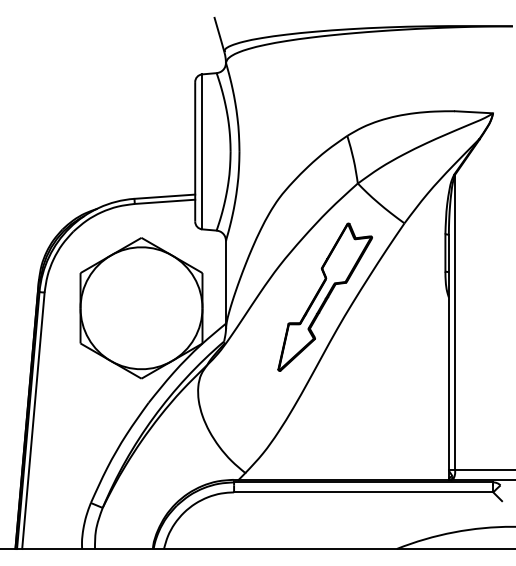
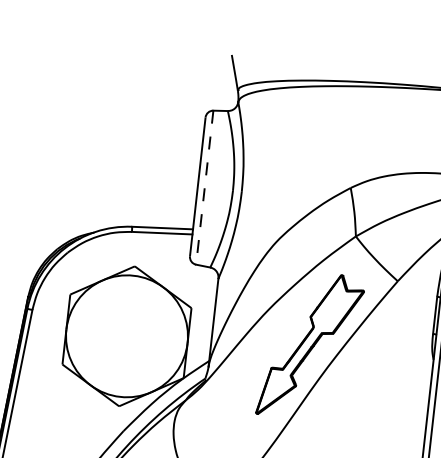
line: (202, 152) -> (204, 188), solid -> dashed

